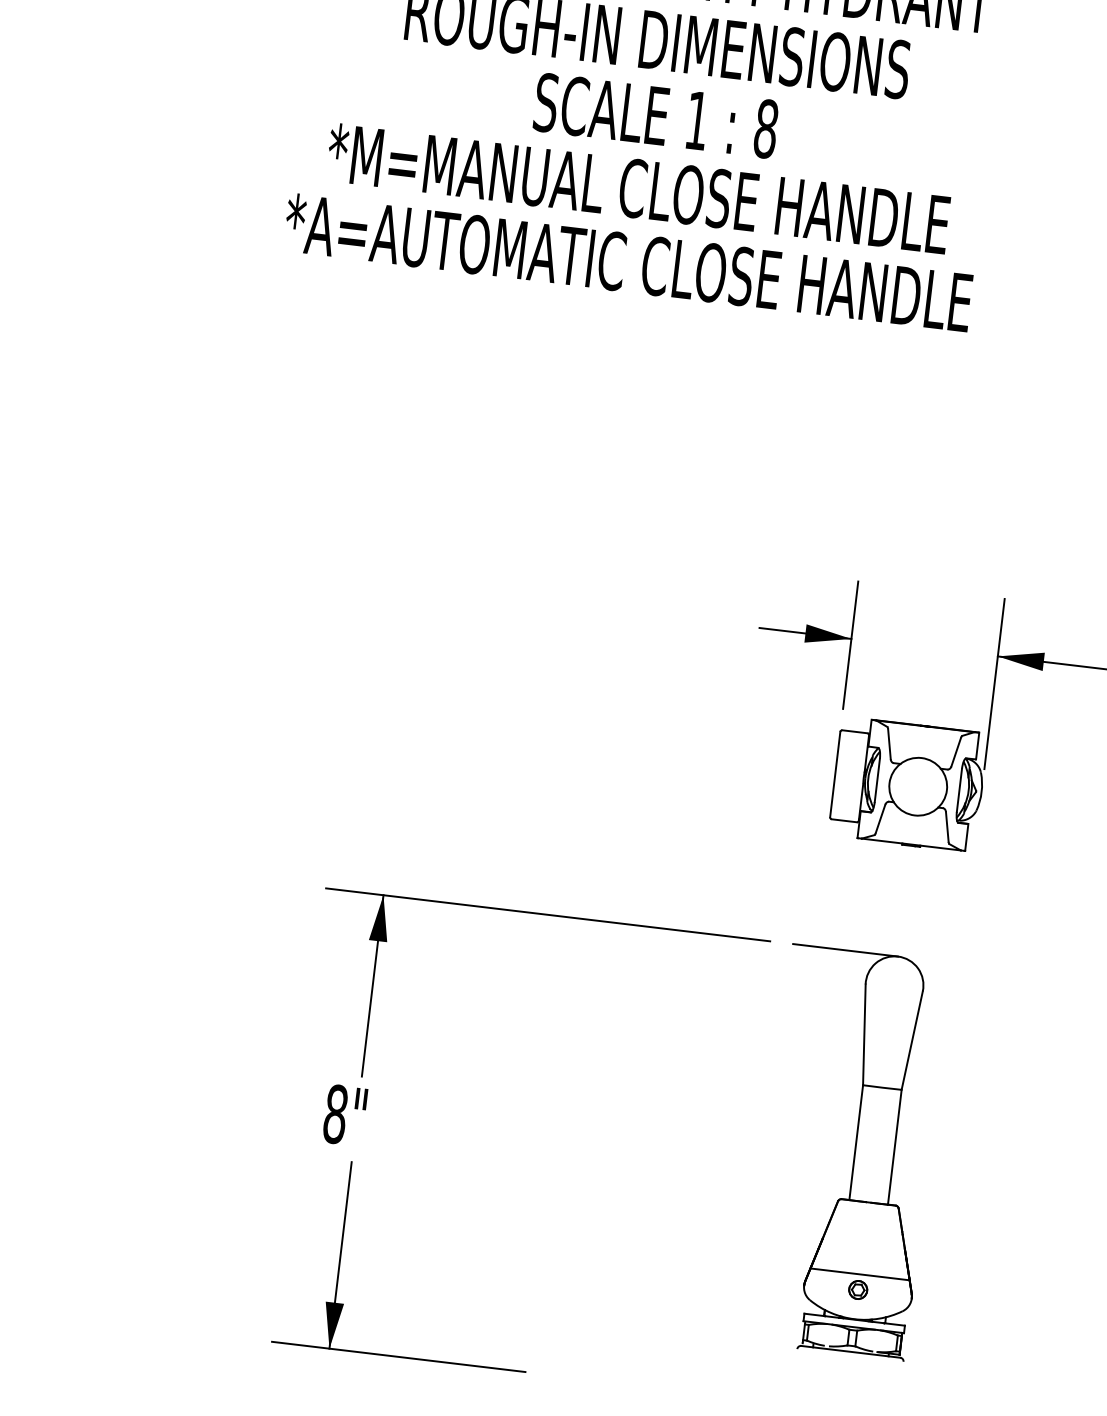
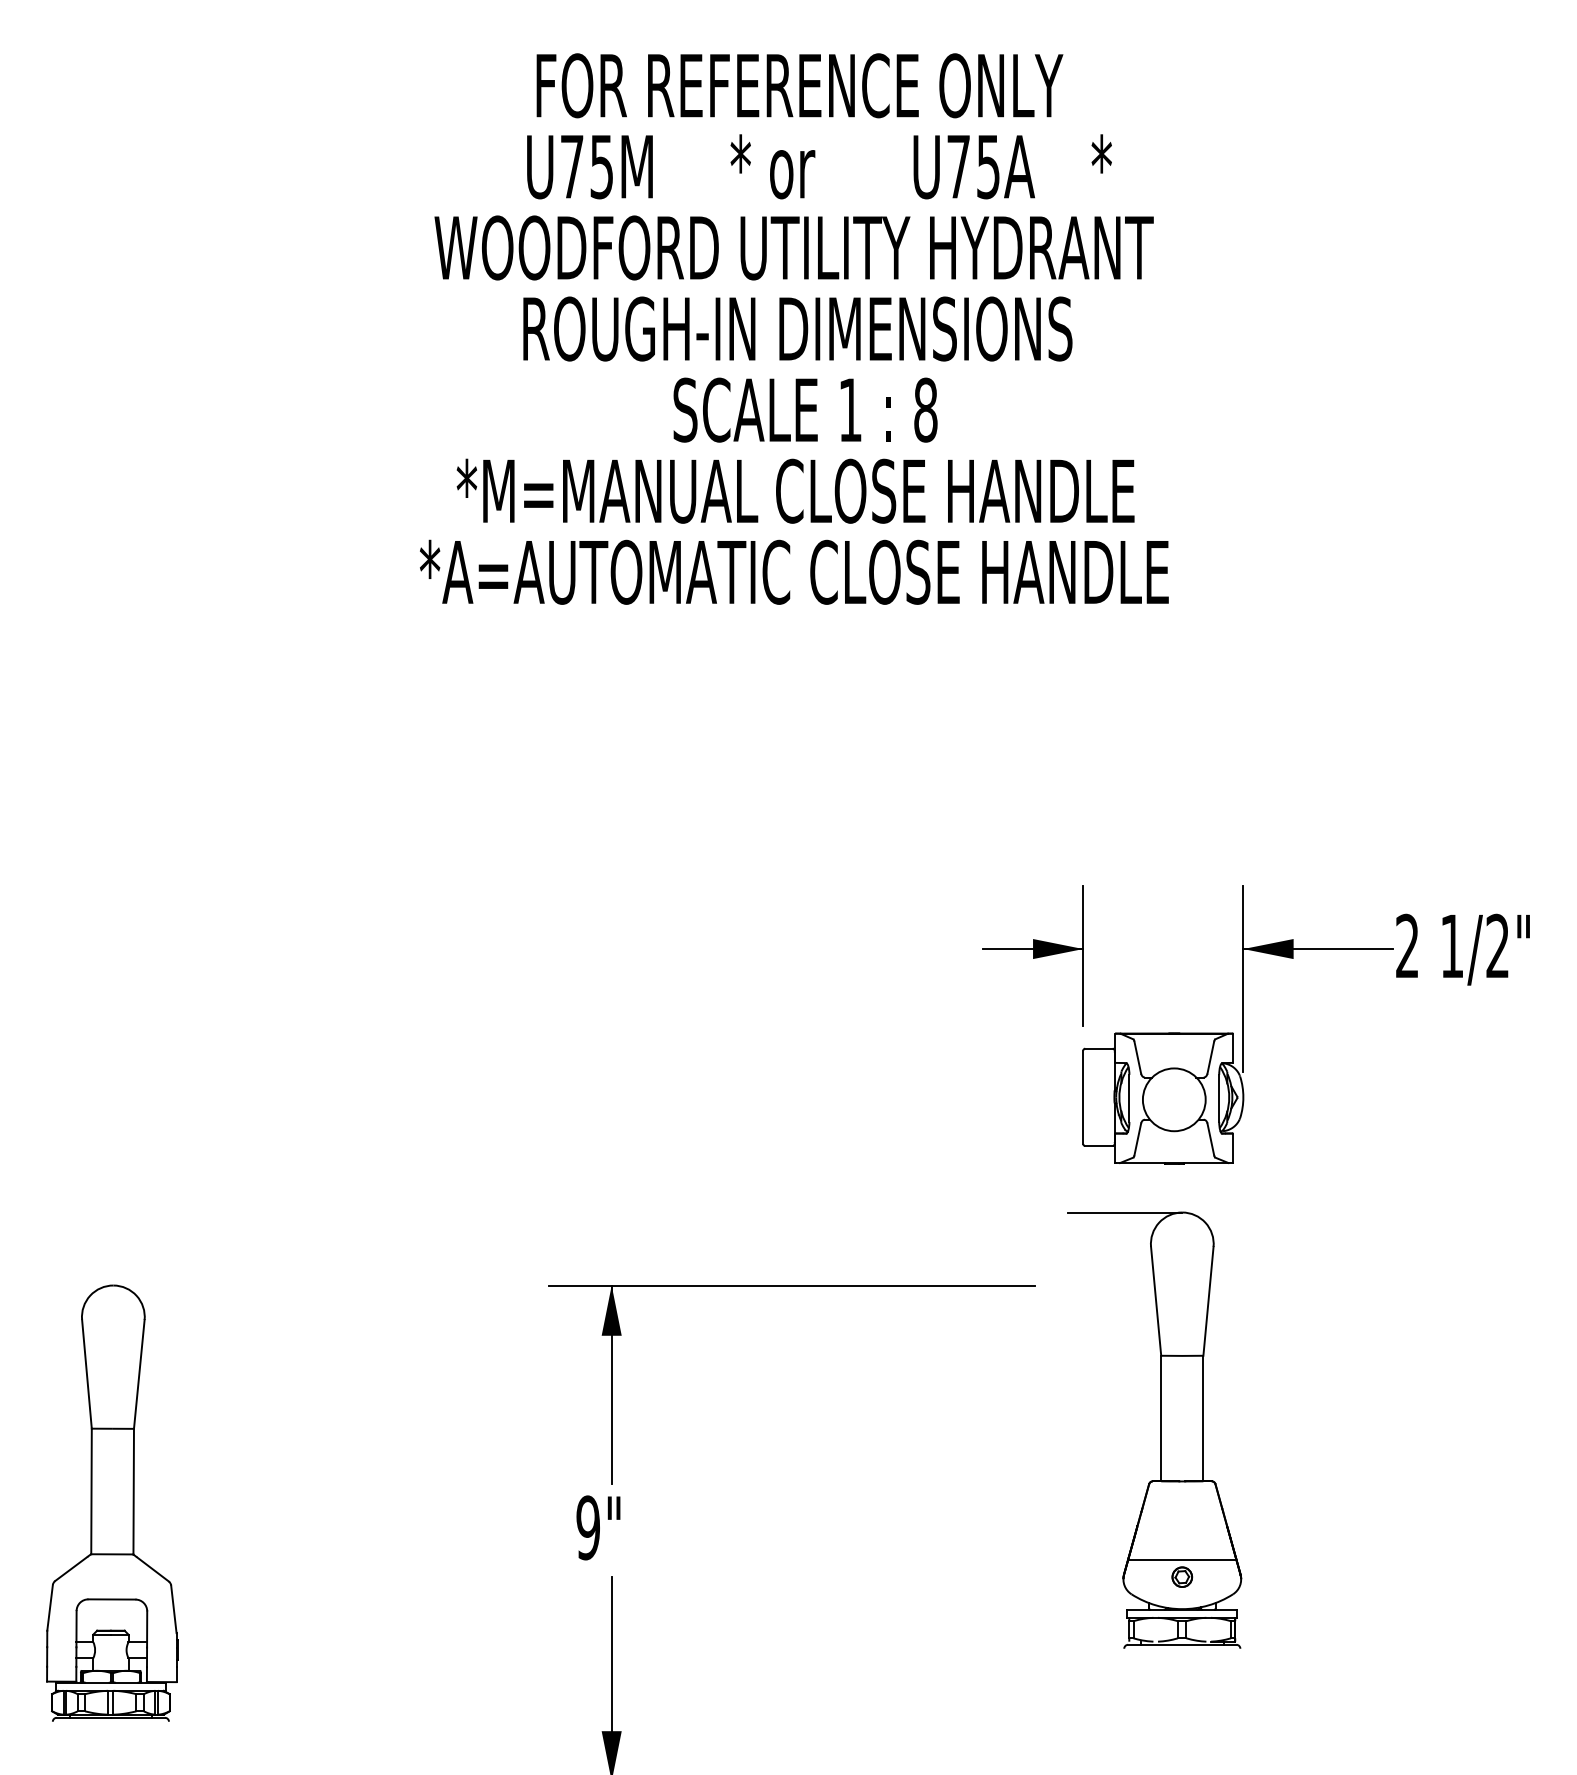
text: (335, 1113) -> (588, 1527), 8" -> 9"
part: (848, 1151) -> (1154, 1429), moved

